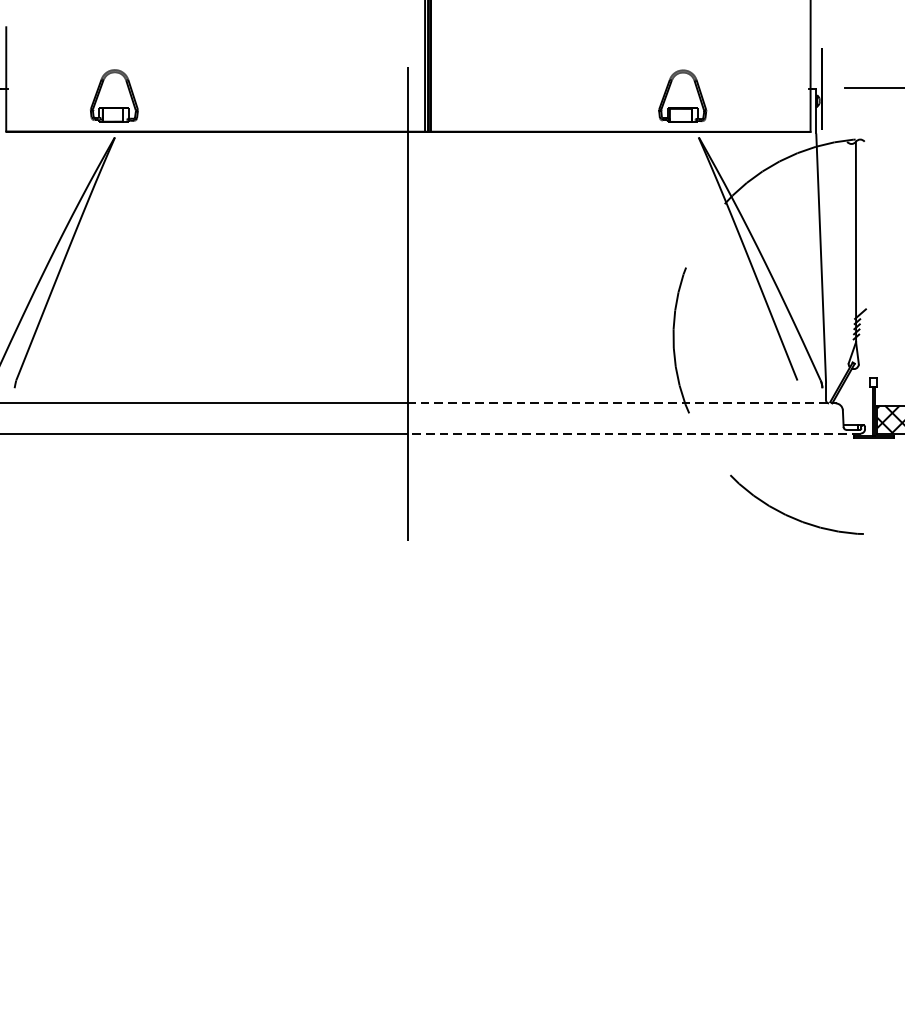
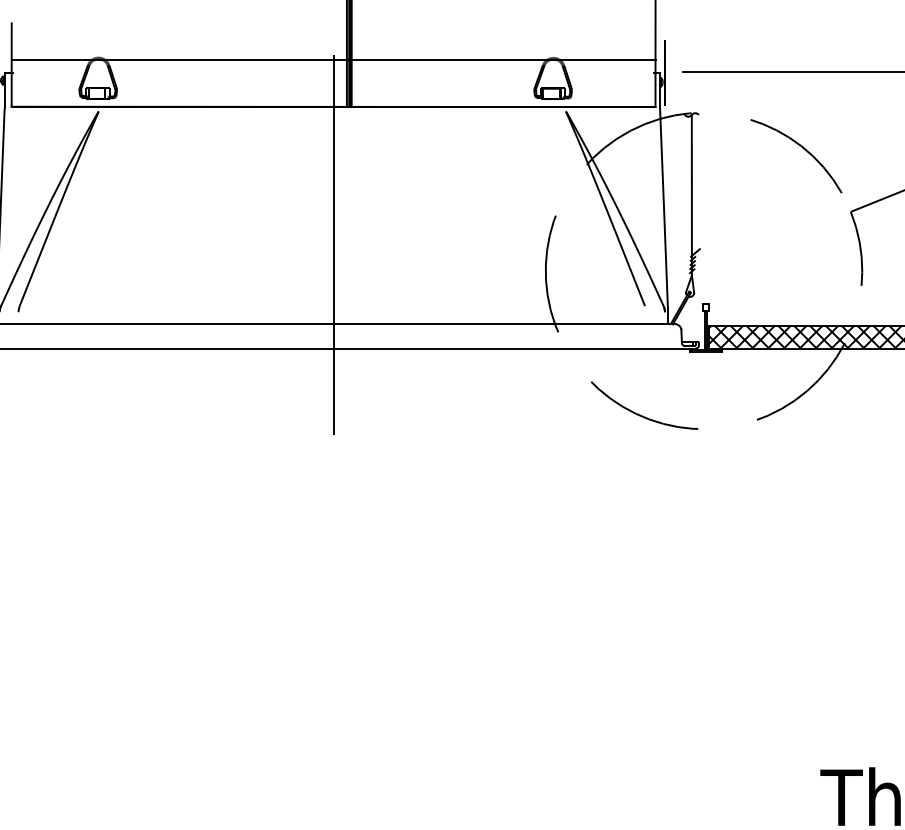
line: (408, 72) -> (333, 59), added
line: (619, 403) -> (502, 324), dashed -> solid
line: (633, 433) -> (513, 348), dashed -> solid

